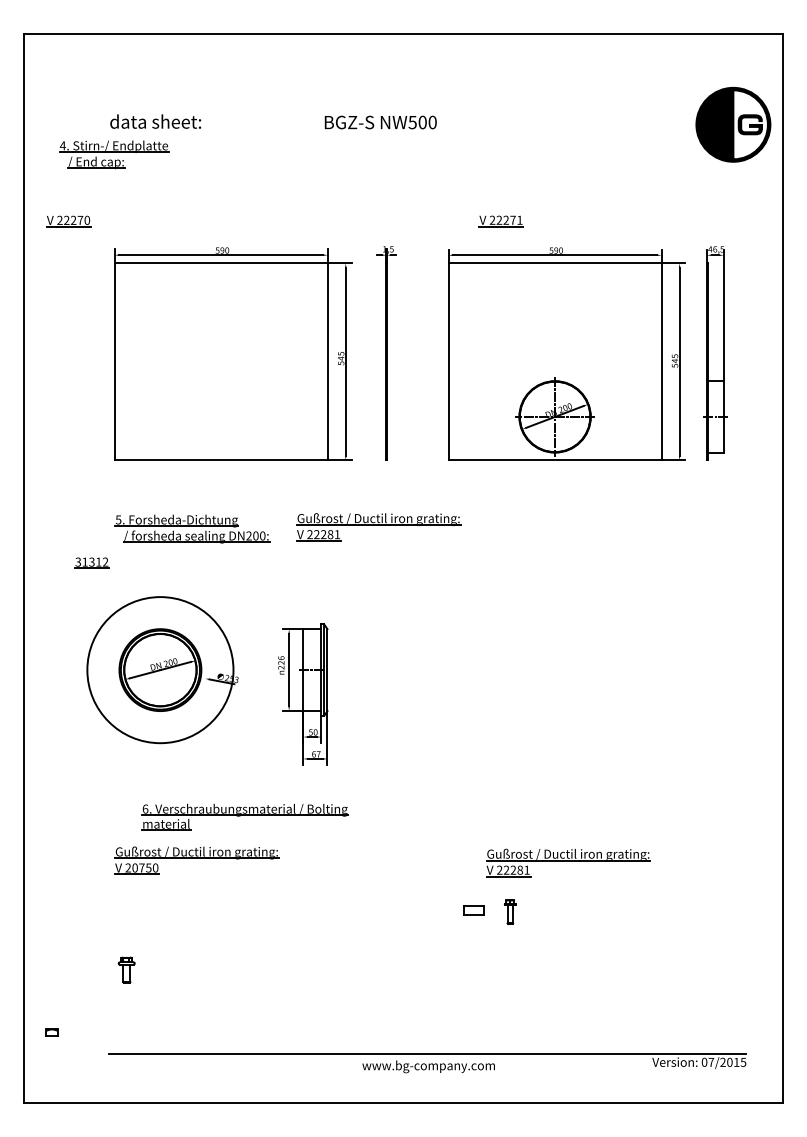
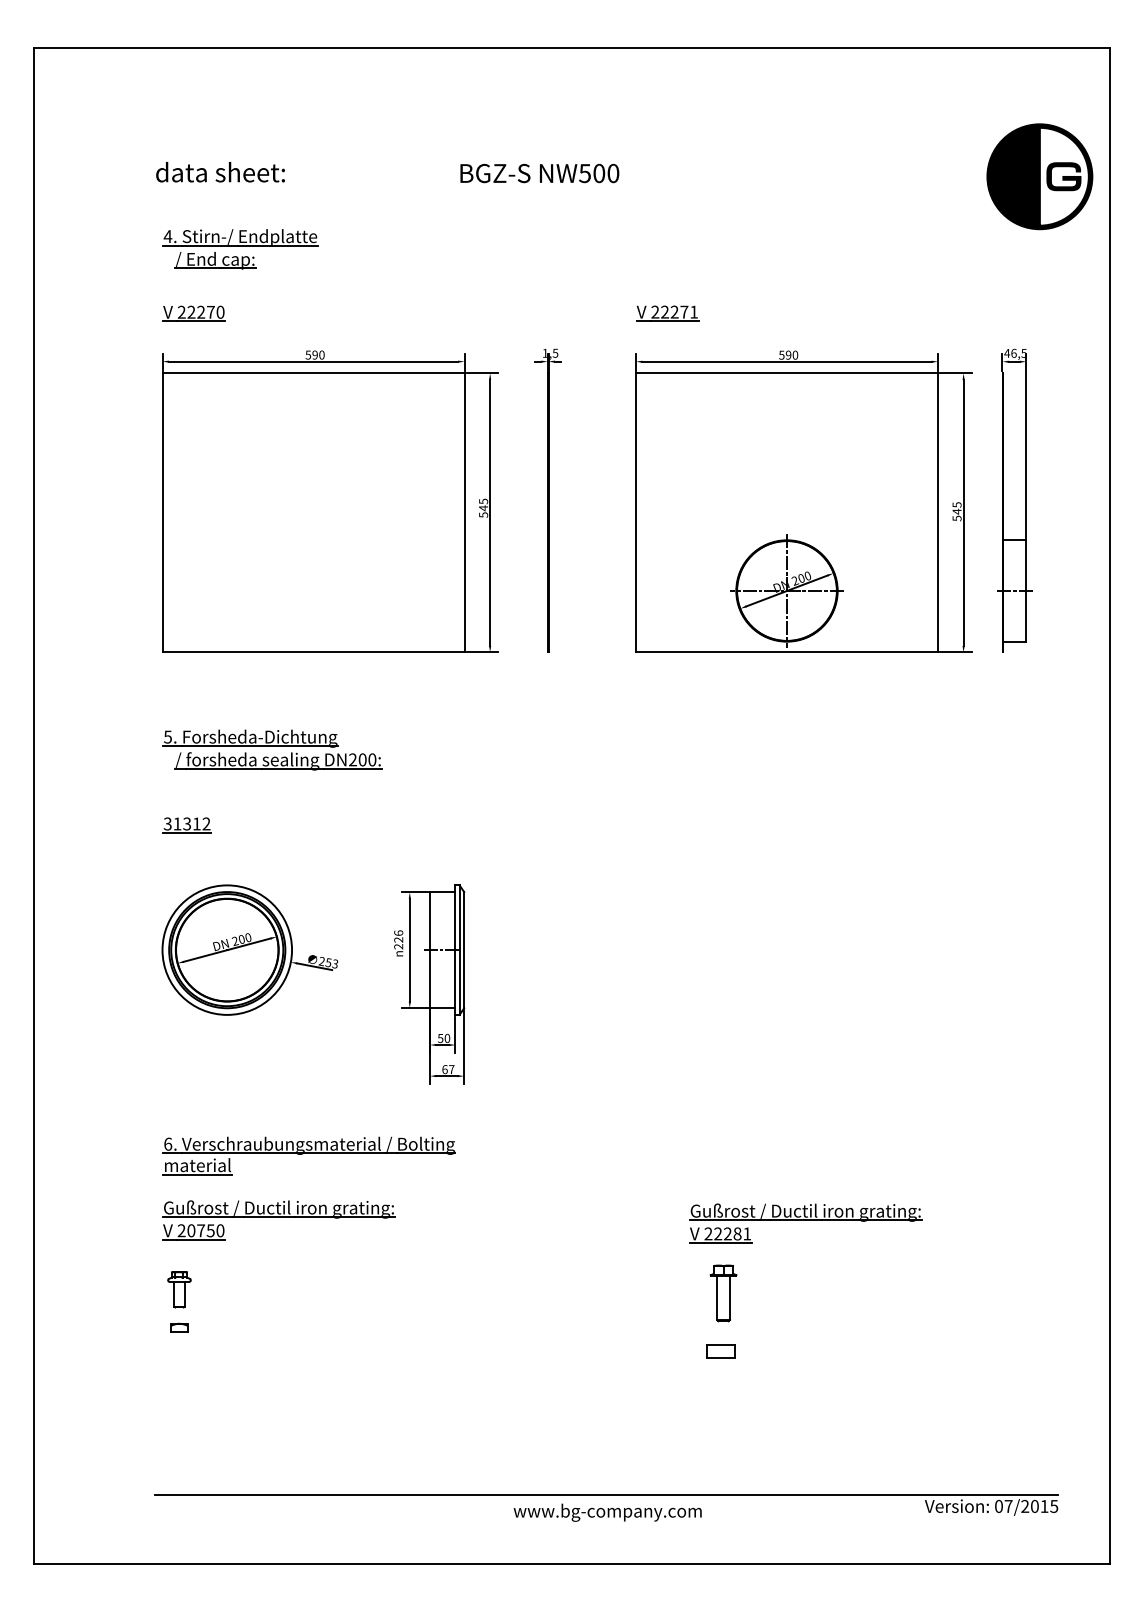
part: (114, 154) -> (240, 249), moved
part: (68, 221) -> (193, 313), moved
part: (501, 221) -> (667, 313), moved
part: (378, 527) -> (536, 747), removed
part: (91, 563) -> (186, 825), moved
circle: (160, 669) -> (227, 949), size x0.62
part: (244, 817) -> (308, 1155), moved
part: (473, 910) -> (720, 1351), moved
part: (510, 912) -> (723, 1293), size x1.67
part: (126, 970) -> (179, 1289), moved
part: (52, 1032) -> (179, 1327), moved

